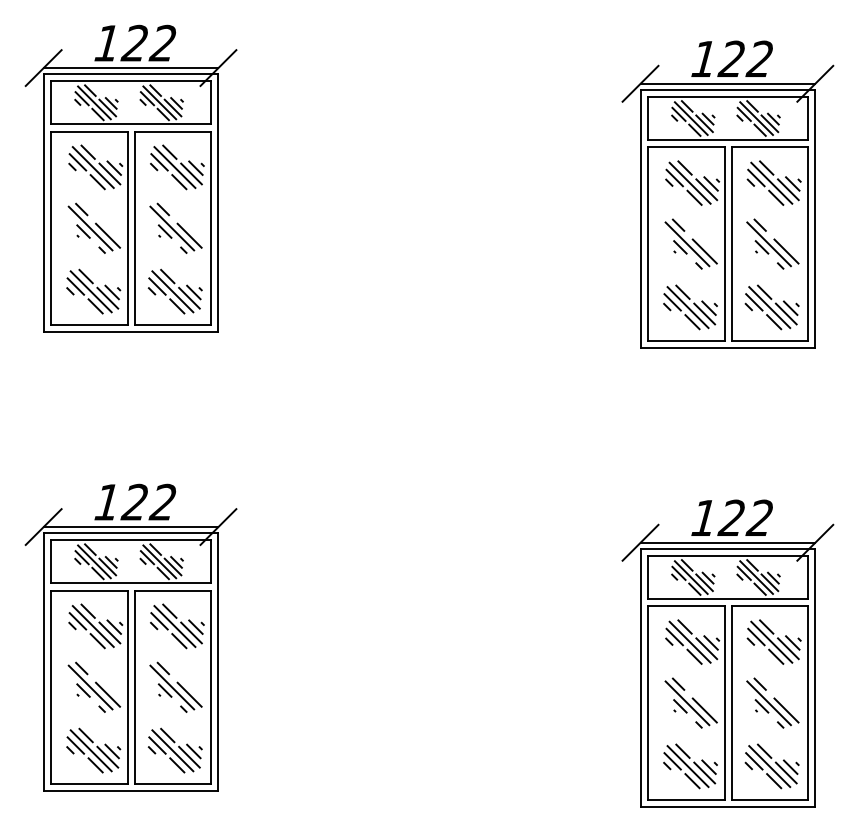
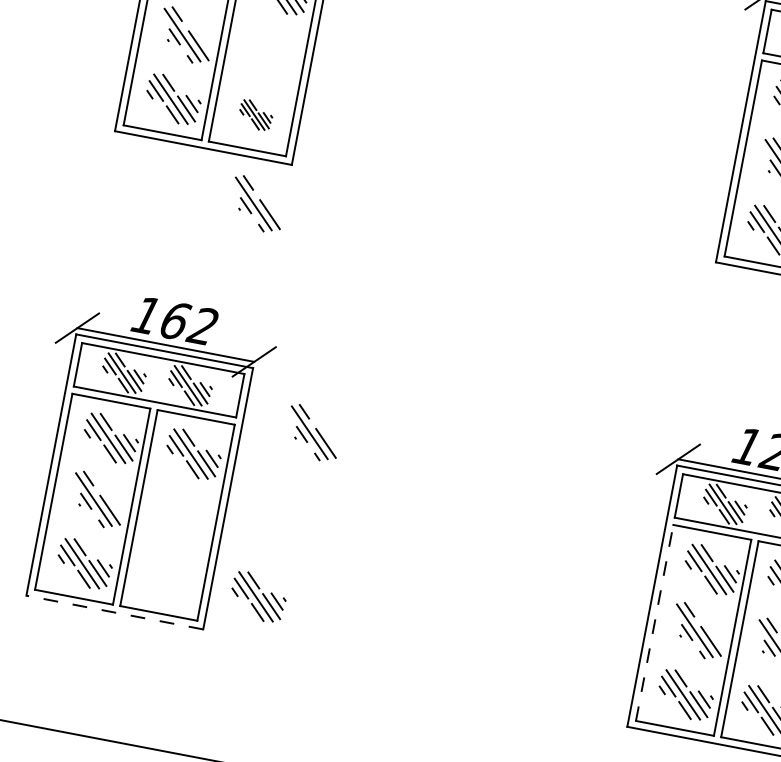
part: (175, 227) -> (257, 203), moved
part: (174, 291) -> (255, 115), size x0.6
text: (134, 501) -> (174, 319), 122 -> 162
part: (175, 686) -> (313, 432), moved
line: (647, 703) -> (654, 623), solid -> dashed
part: (174, 750) -> (257, 596), moved
line: (130, 791) -> (114, 612), solid -> dashed

